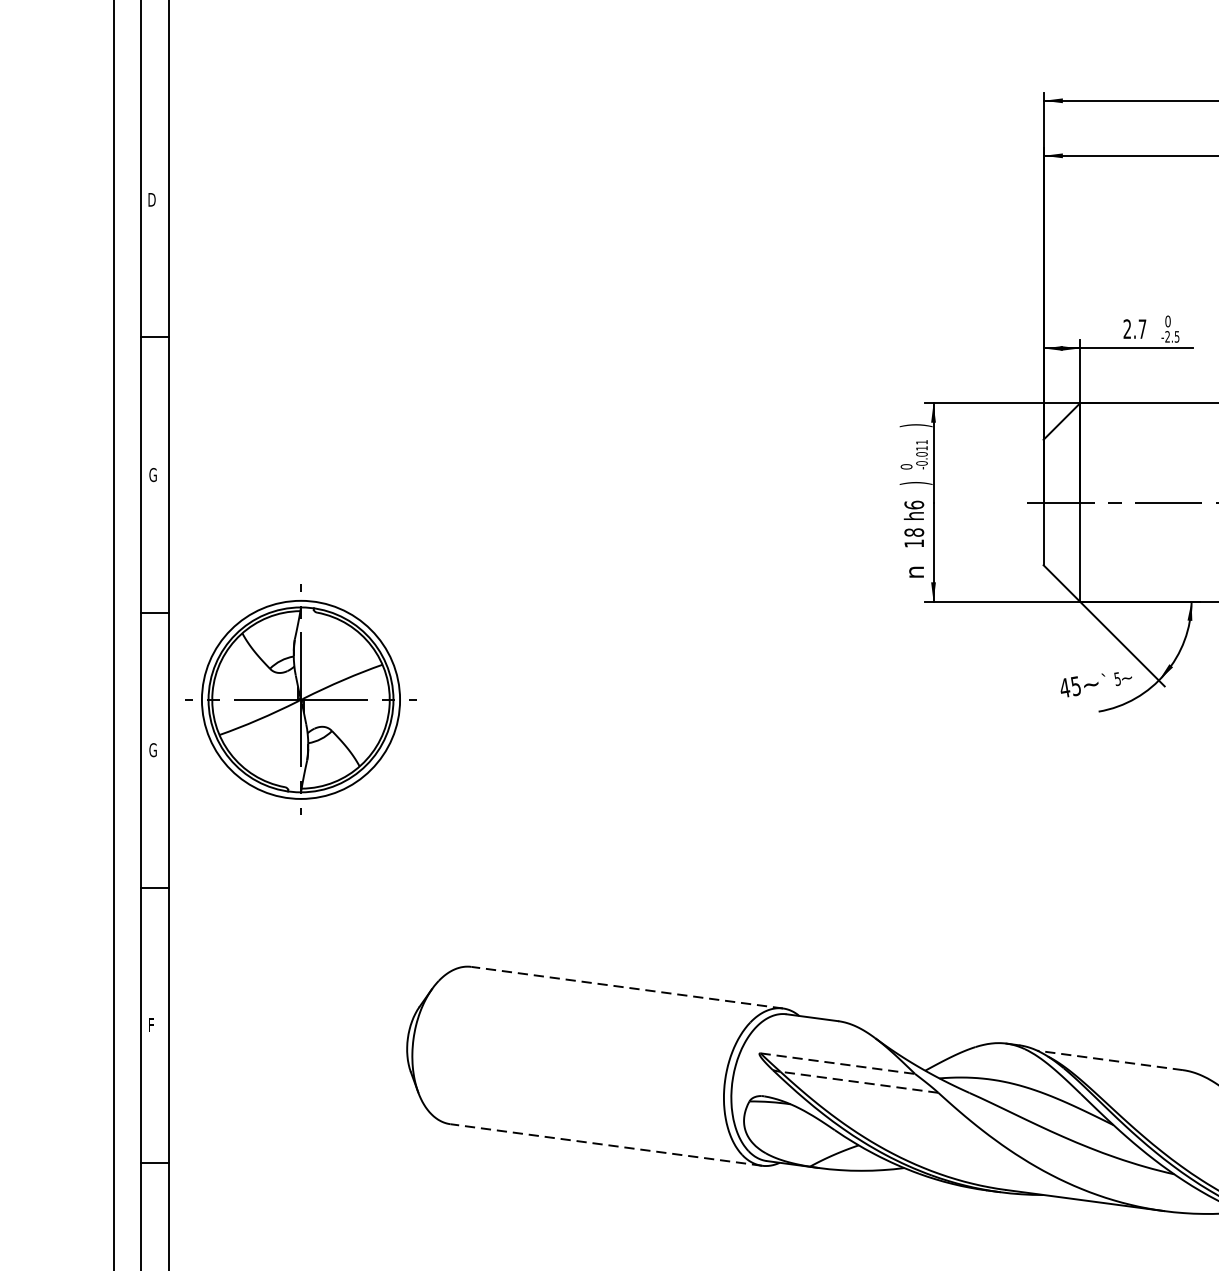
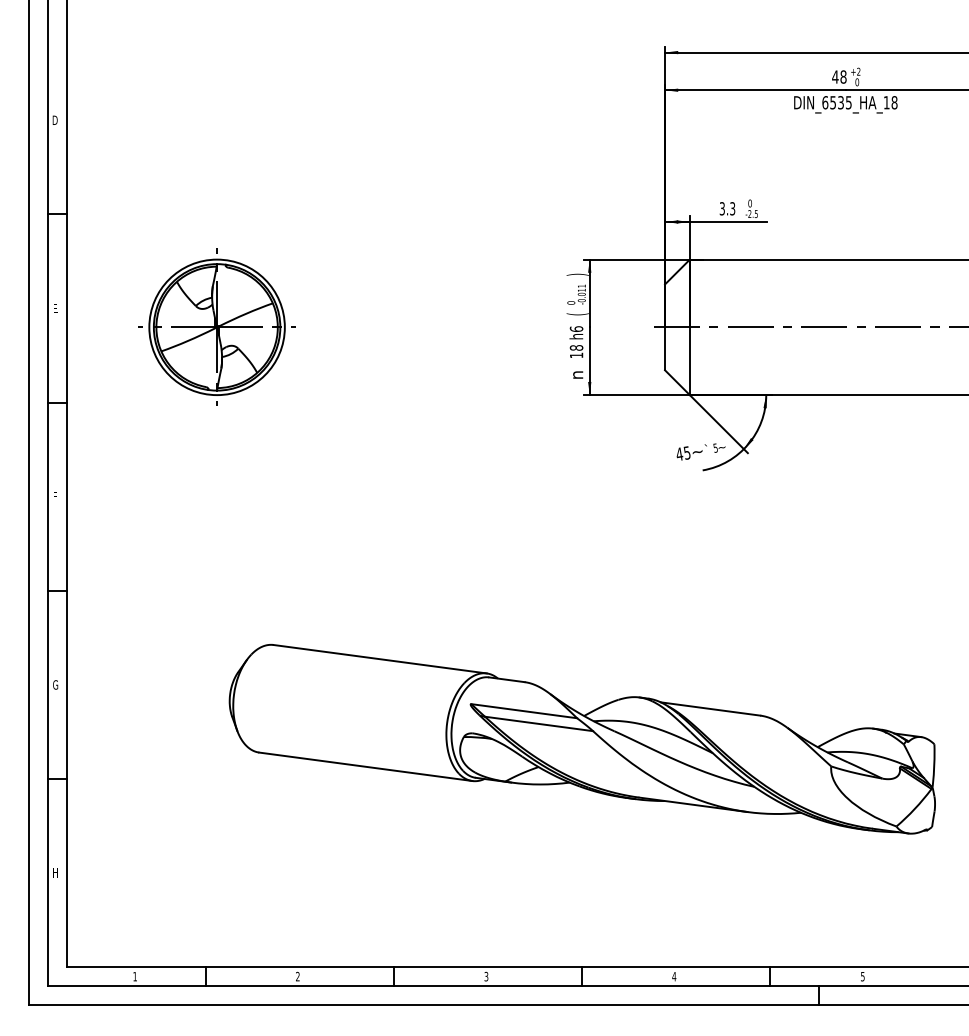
text: (1134, 328) -> (727, 208), 2.7 -> 3.3
text: (152, 474) -> (55, 308), G -> E
text: (915, 483) -> (577, 314), ) -> (
part: (300, 698) -> (216, 326), moved
text: (152, 749) -> (55, 496), G -> F
line: (627, 988) -> (380, 659), dashed -> solid
text: (152, 1024) -> (55, 684), F -> G
line: (1110, 1059) -> (710, 708), dashed -> solid
line: (838, 1064) -> (524, 711), dashed -> solid
line: (860, 1081) -> (539, 723), dashed -> solid
line: (605, 1144) -> (365, 766), dashed -> solid

